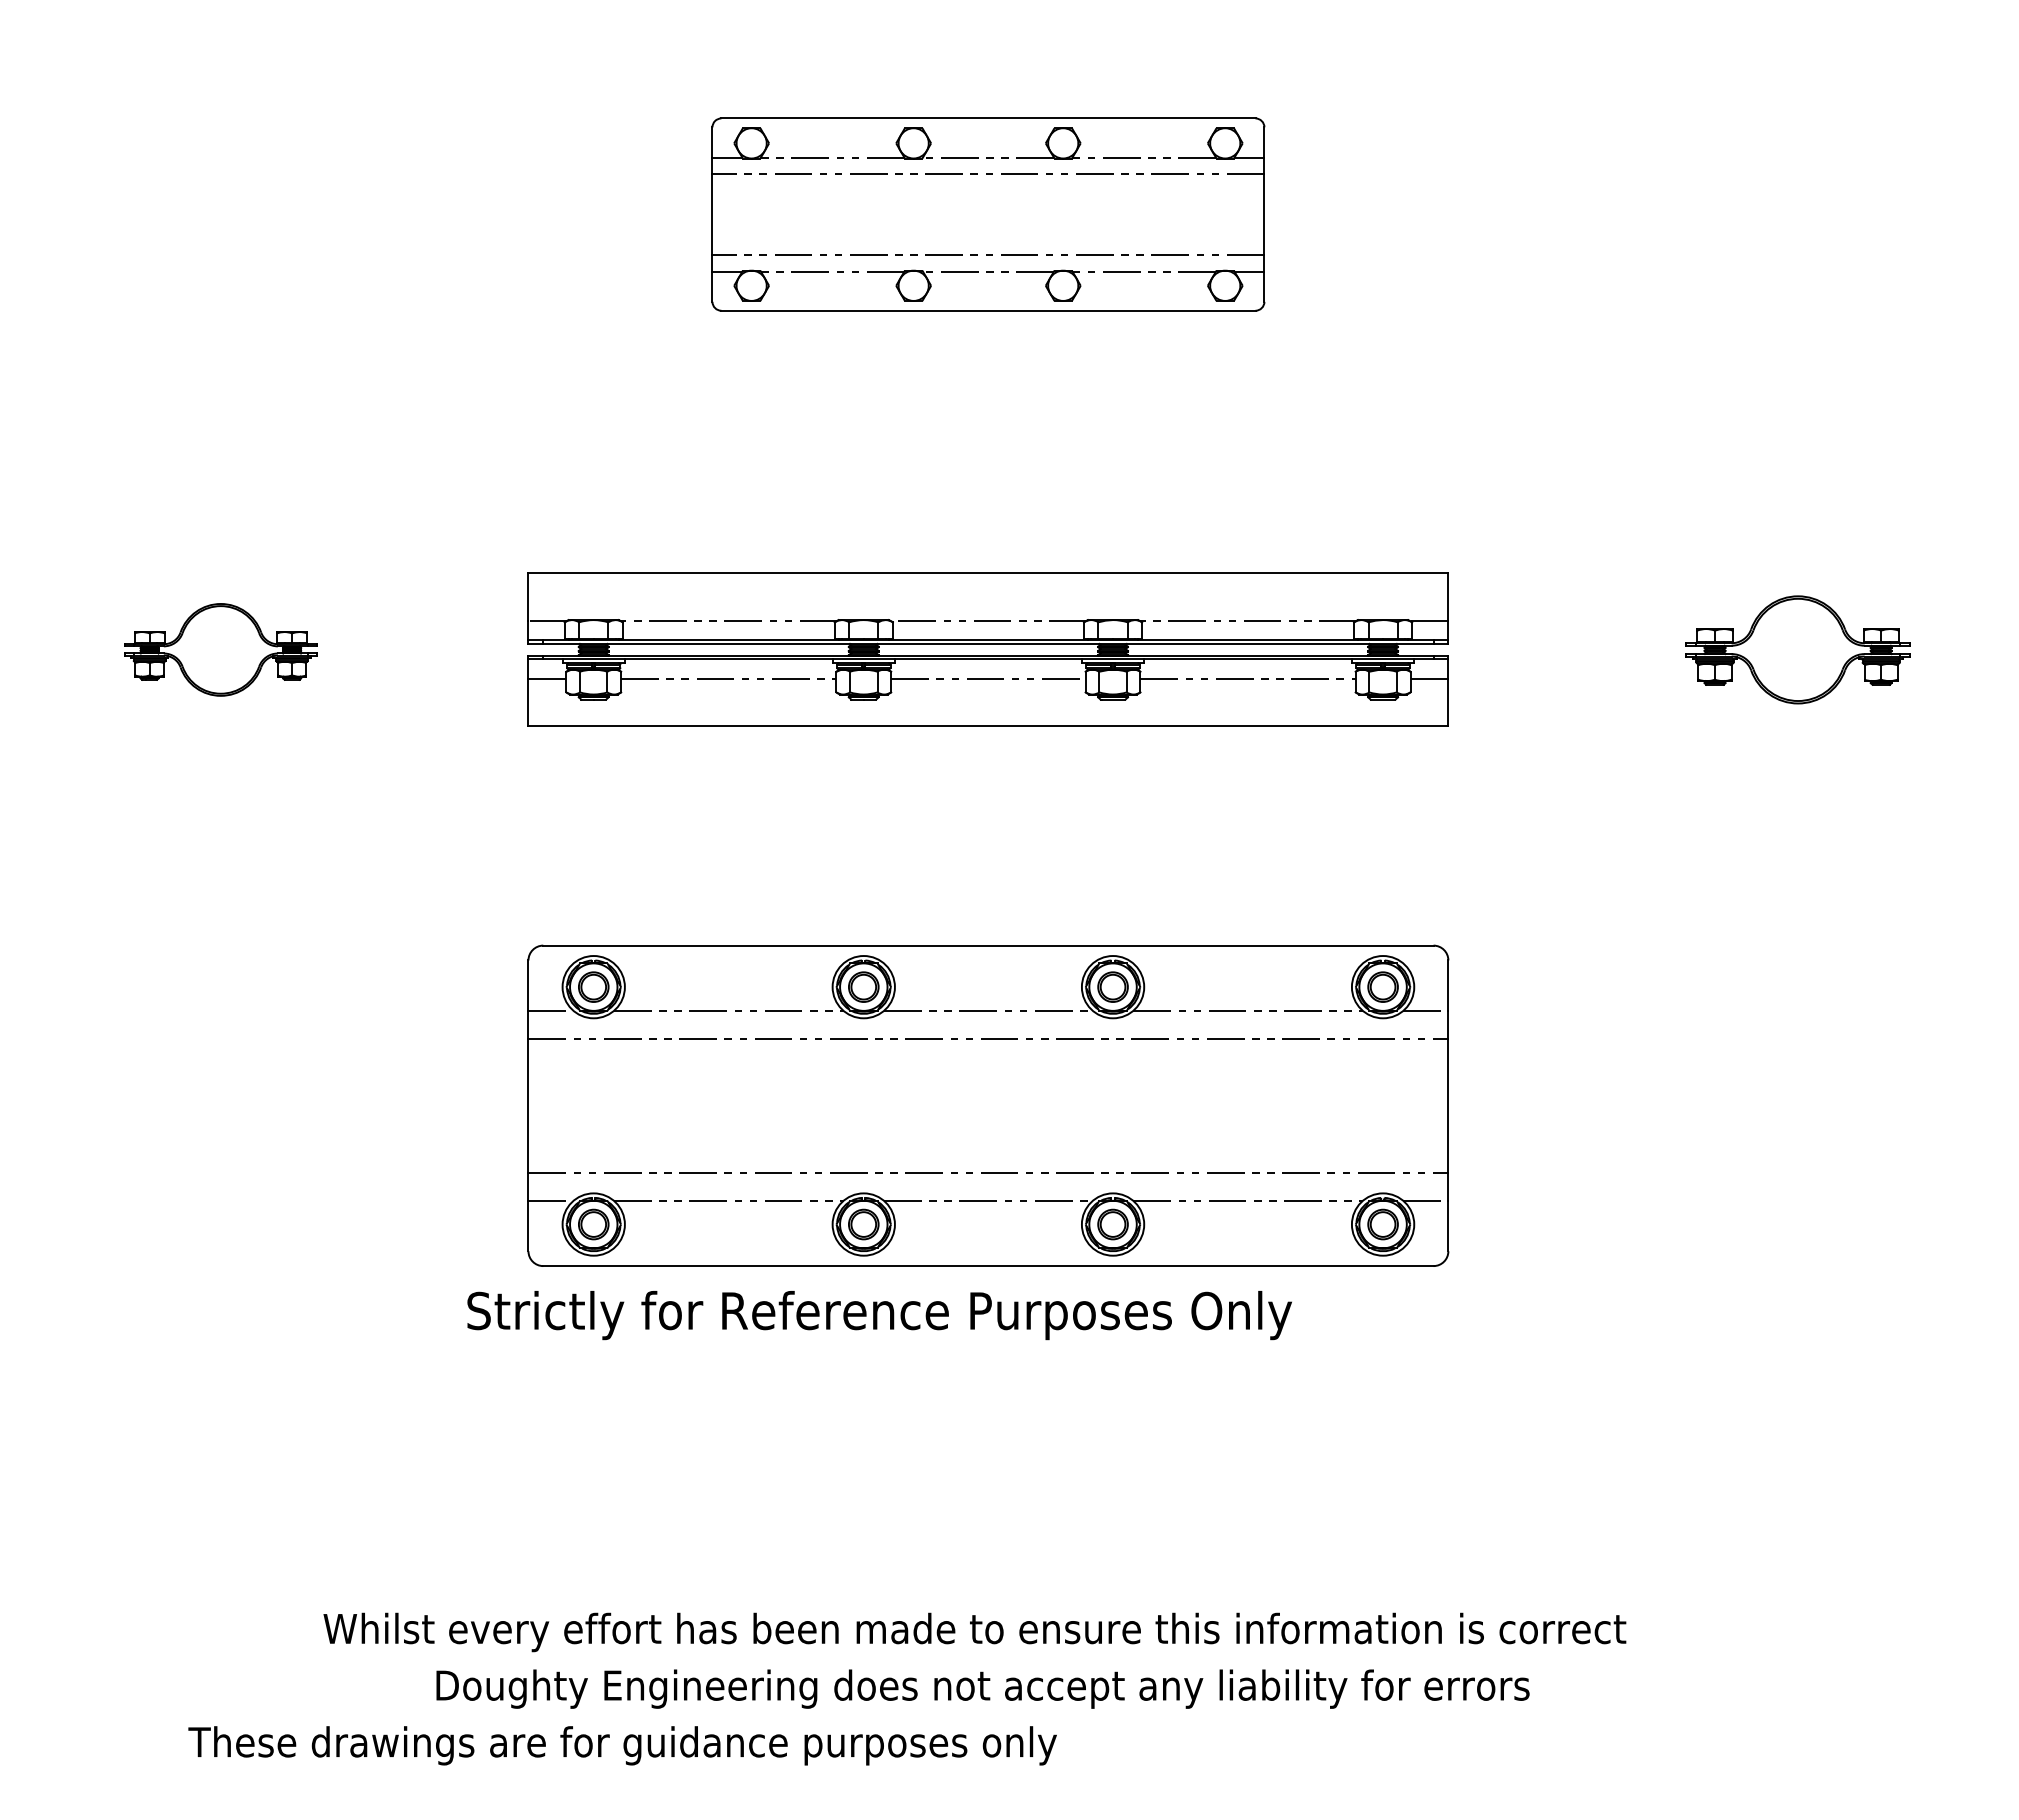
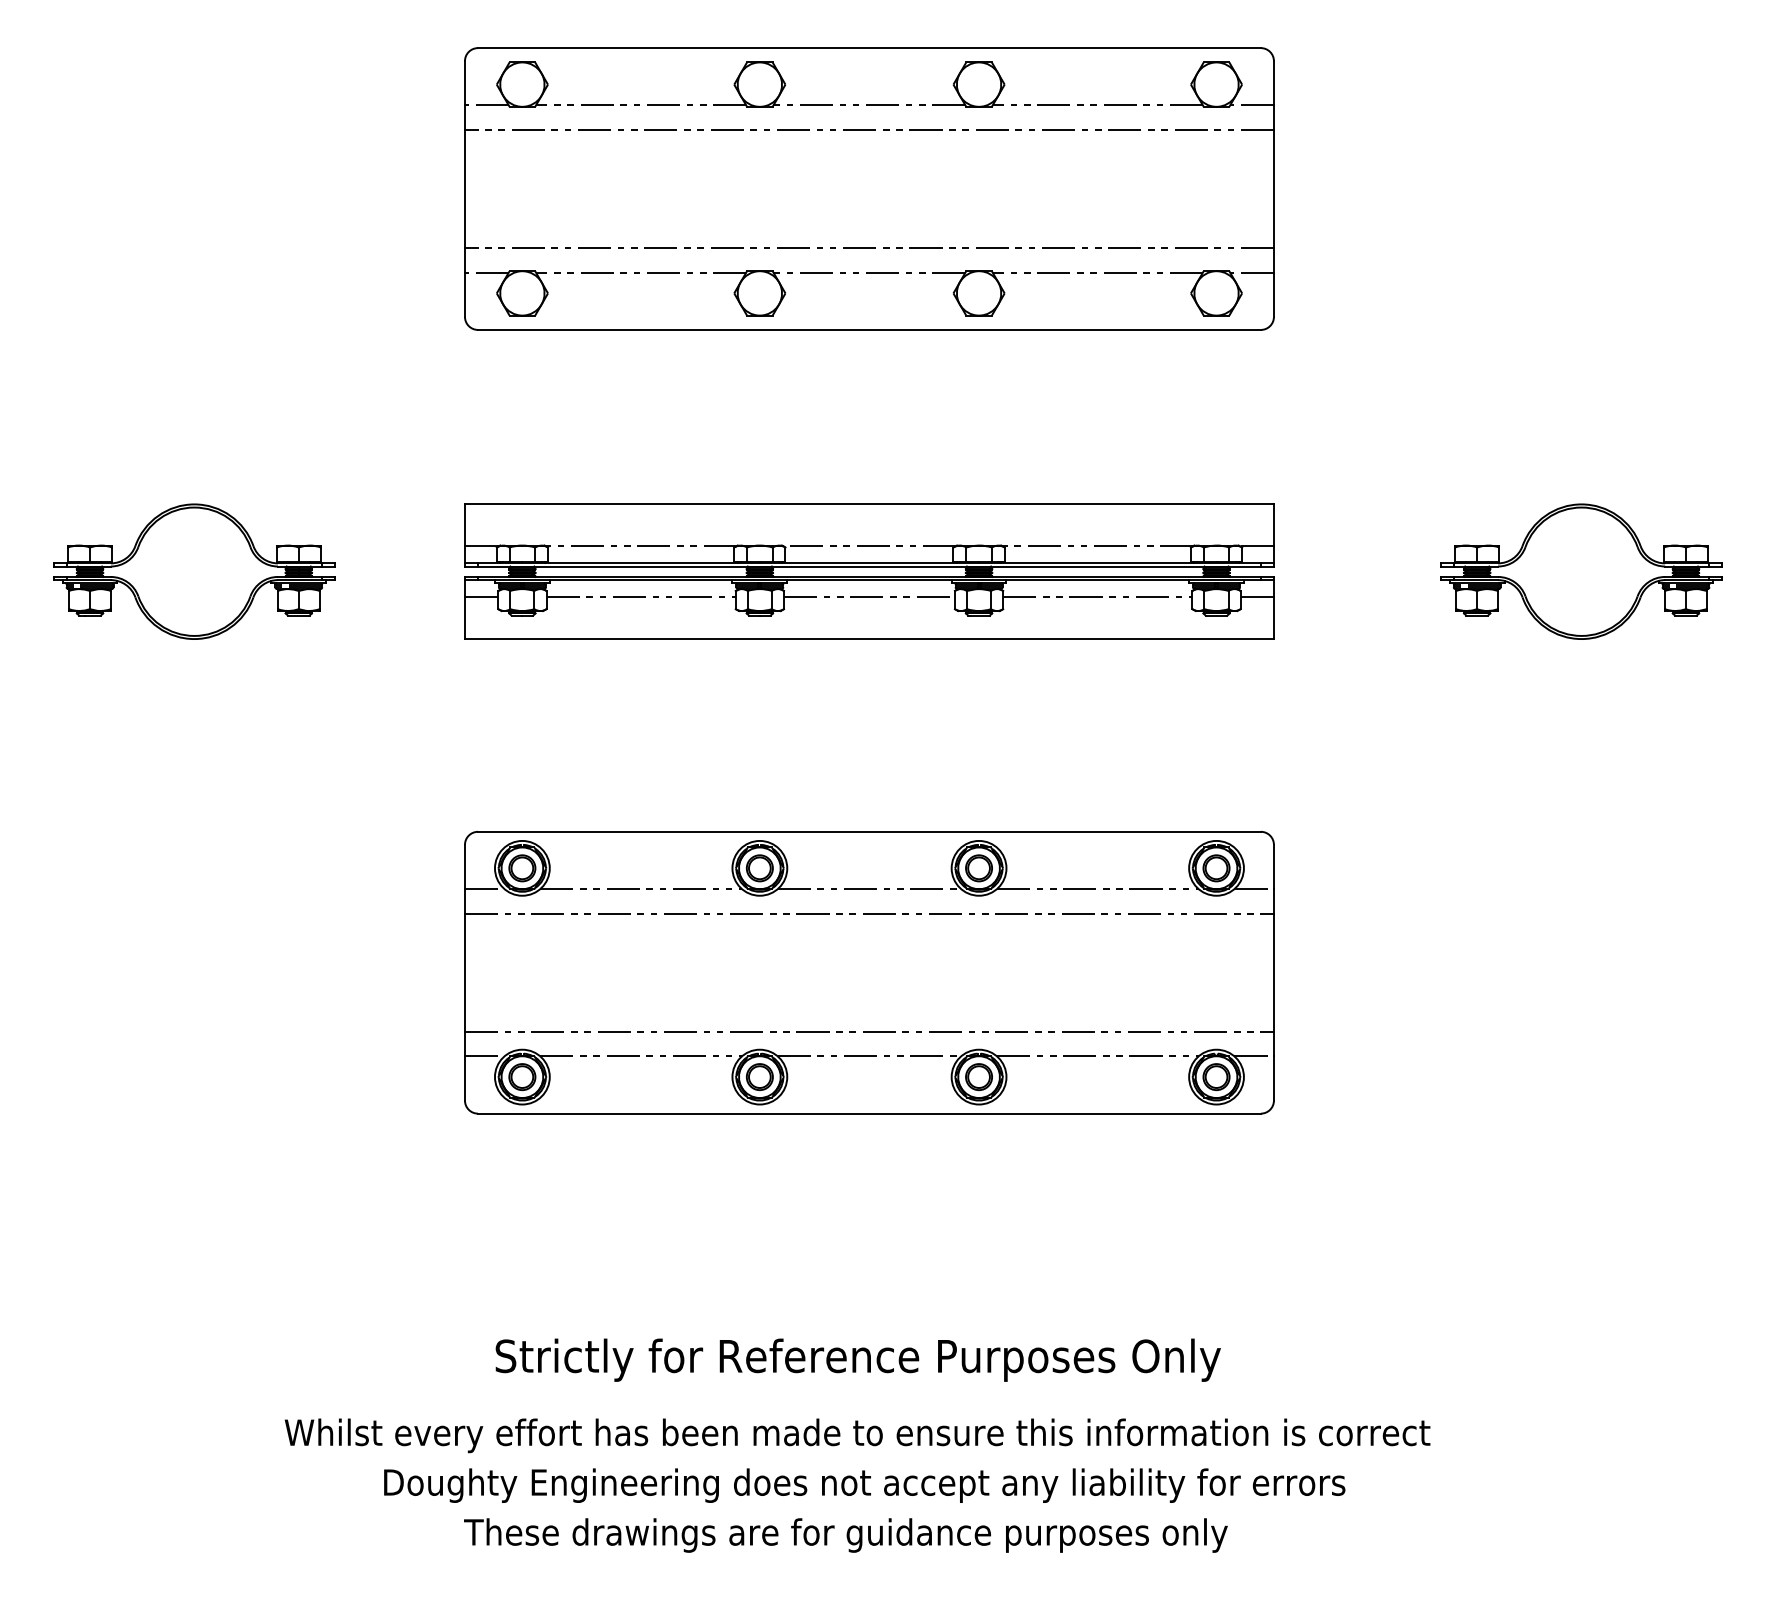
part: (988, 214) -> (869, 188), size x1.67
part: (220, 649) -> (194, 571), size x1.67
part: (1797, 649) -> (1580, 571), size x1.43
text: (879, 1315) -> (858, 1360), moved
text: (622, 1745) -> (845, 1535), moved

